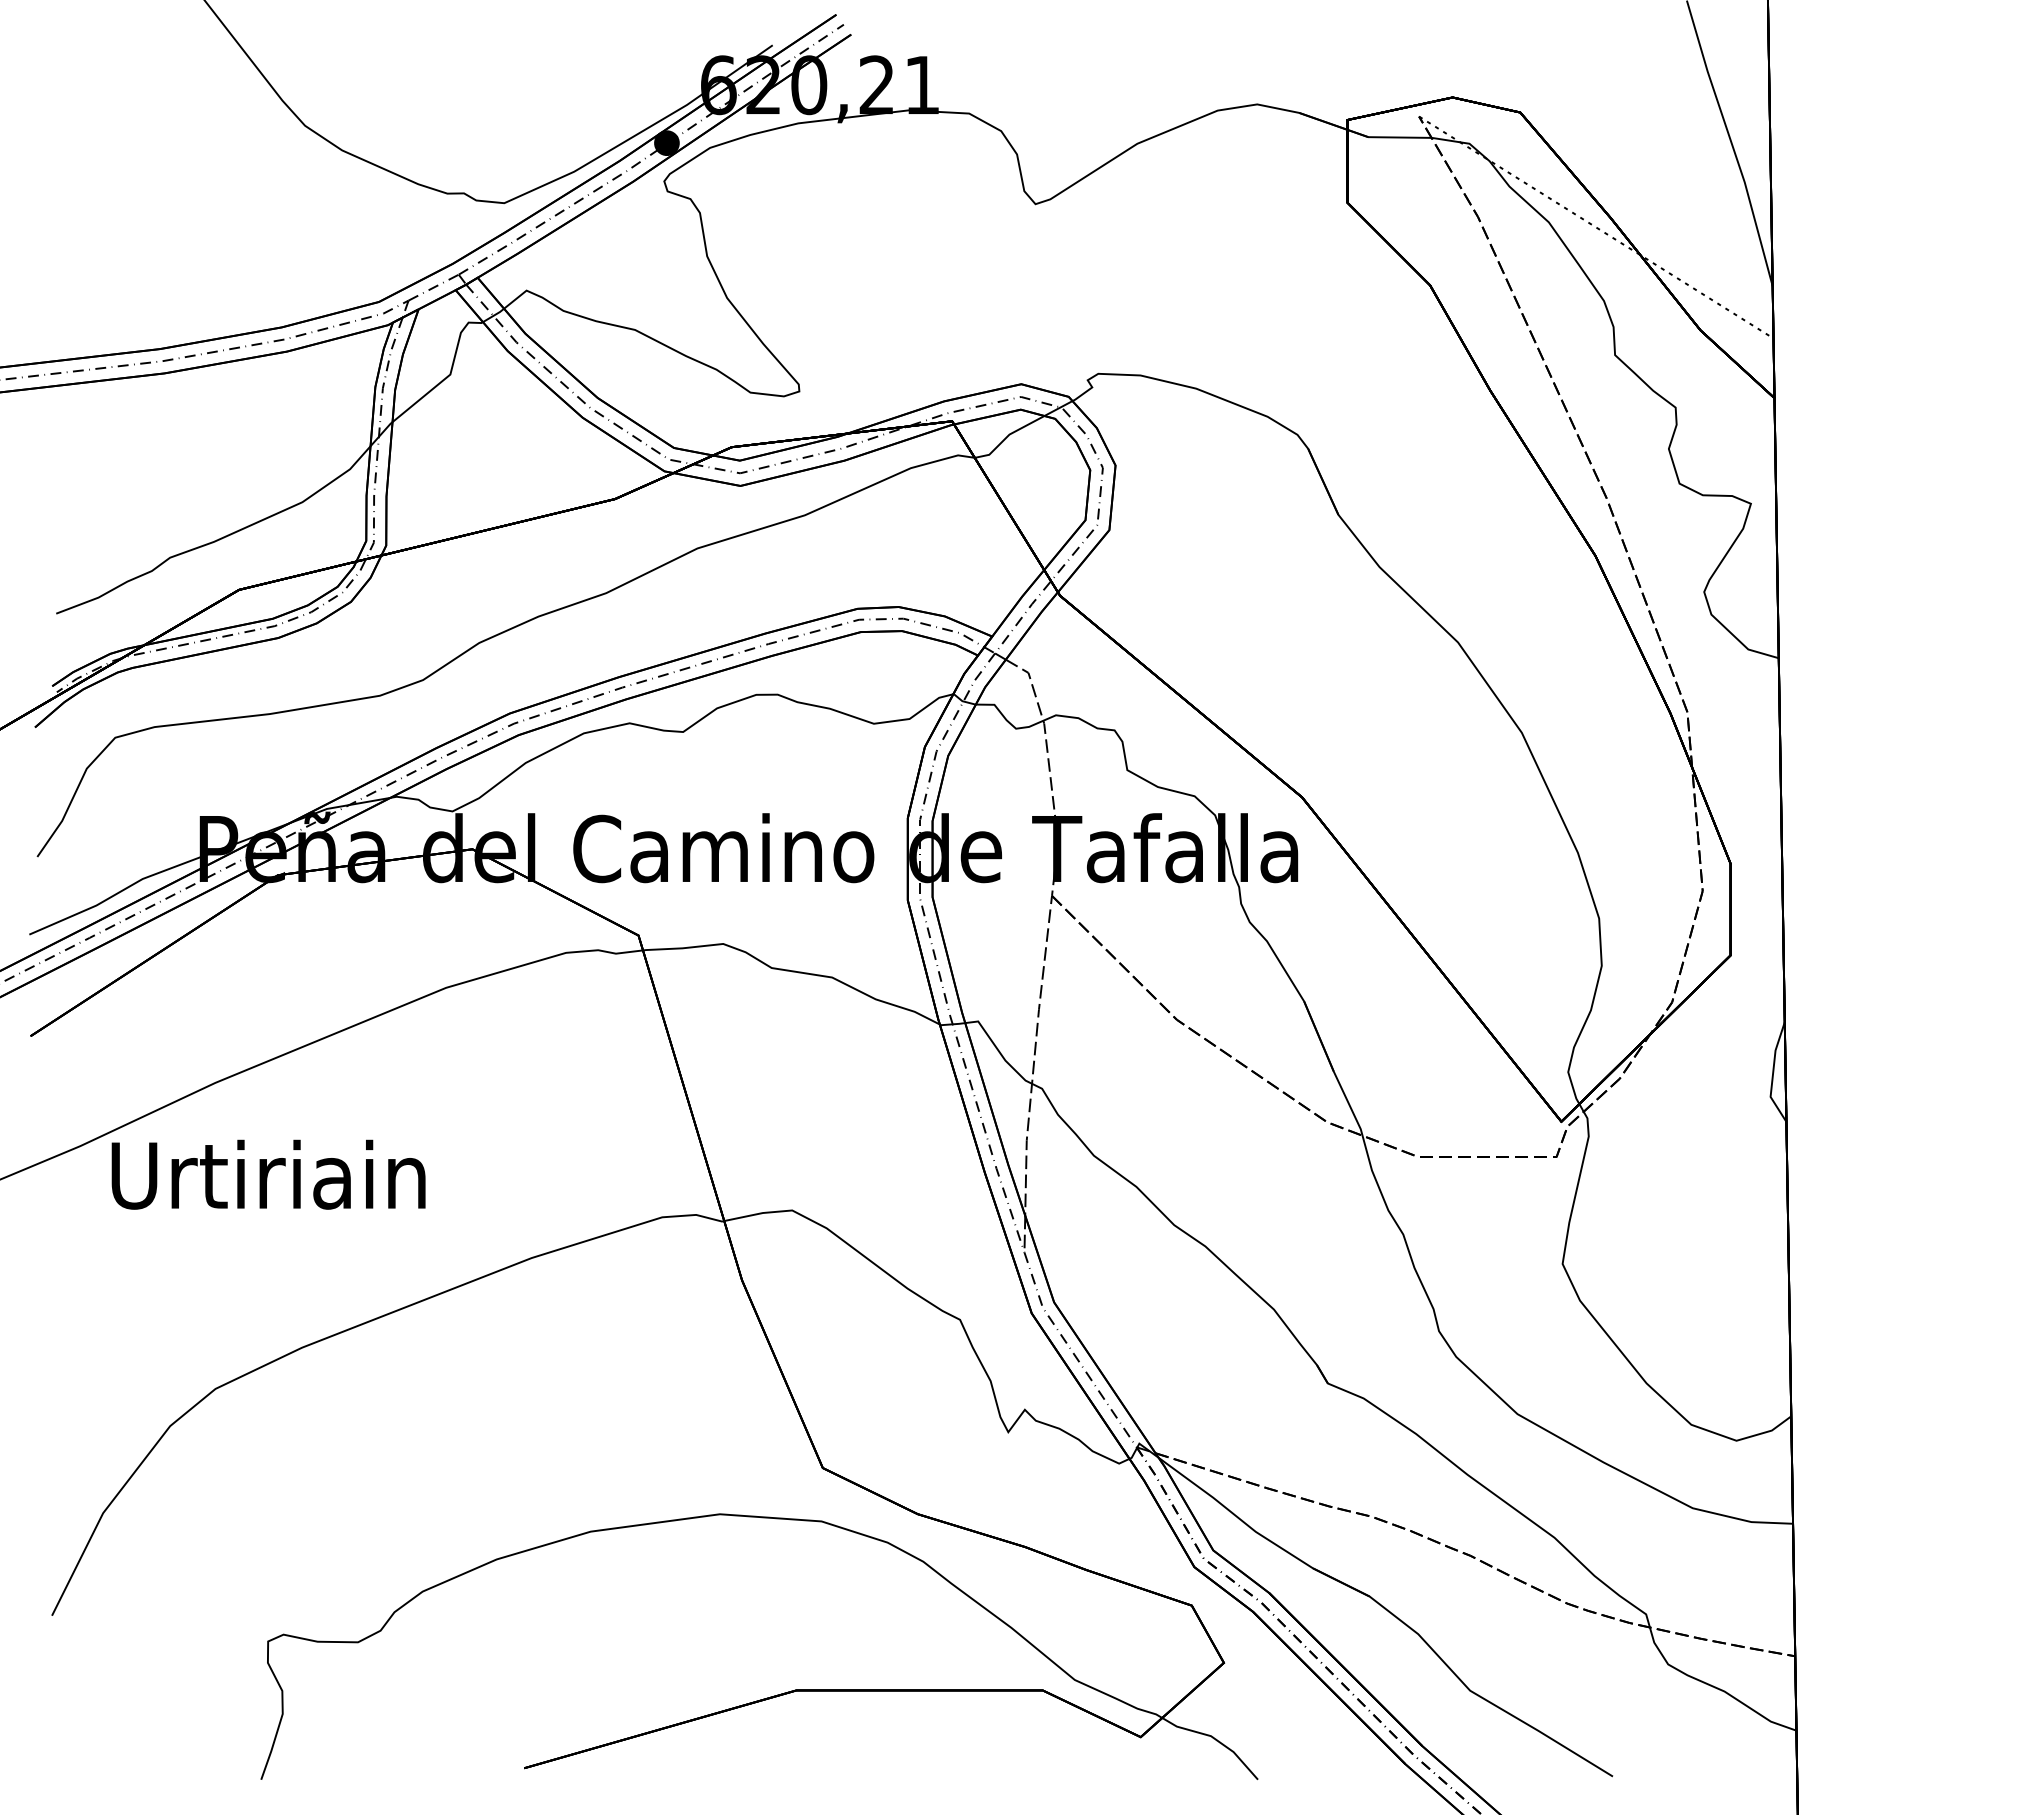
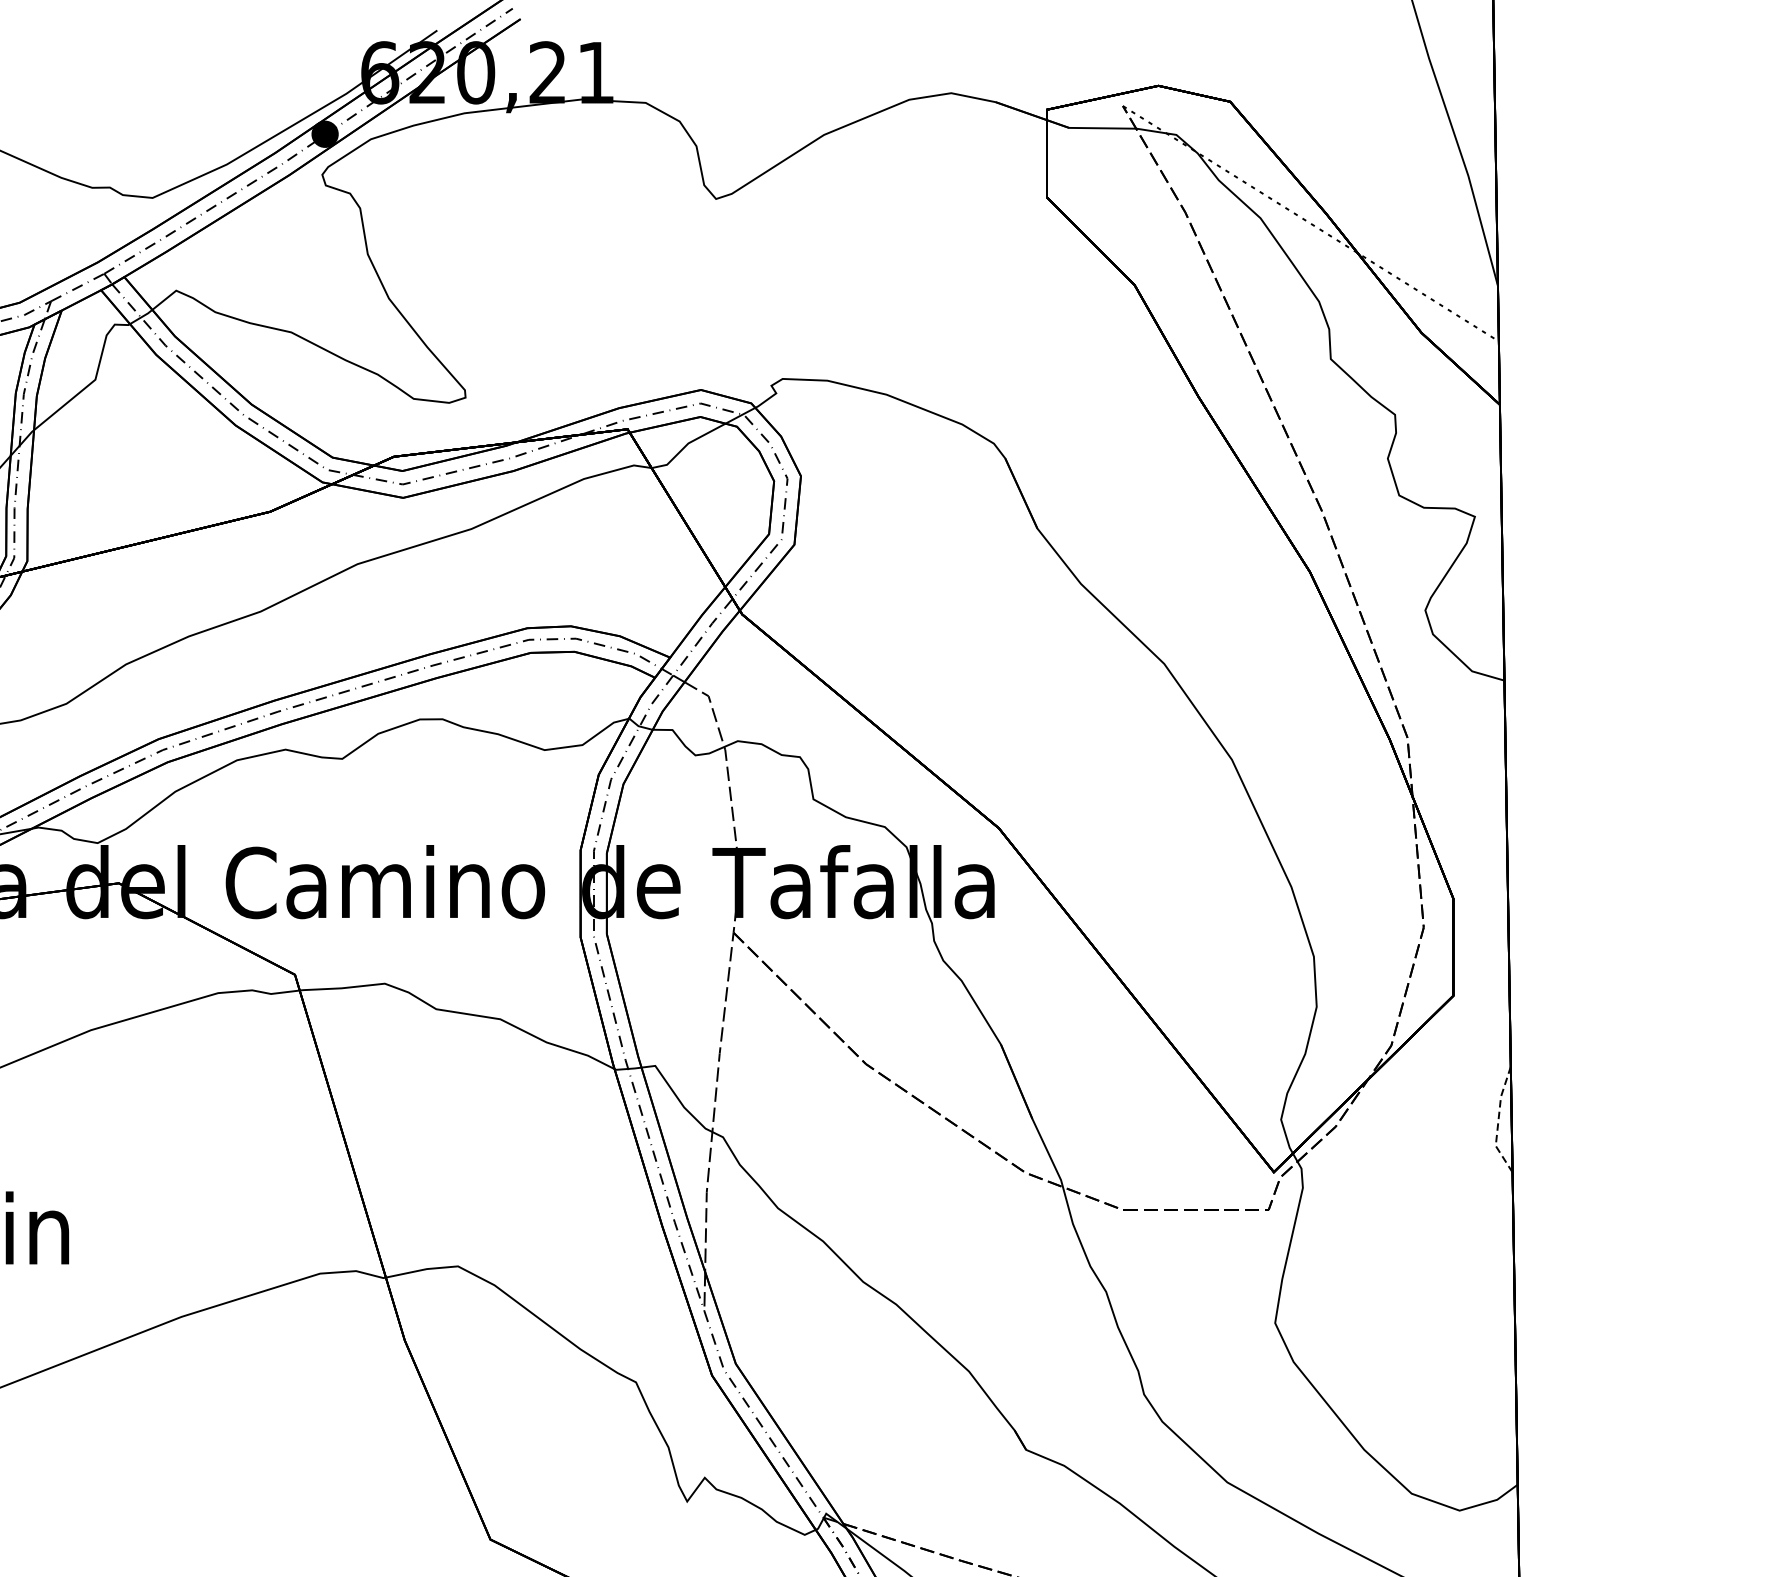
line: (1773, 1074) -> (1498, 1122), solid -> dashed

